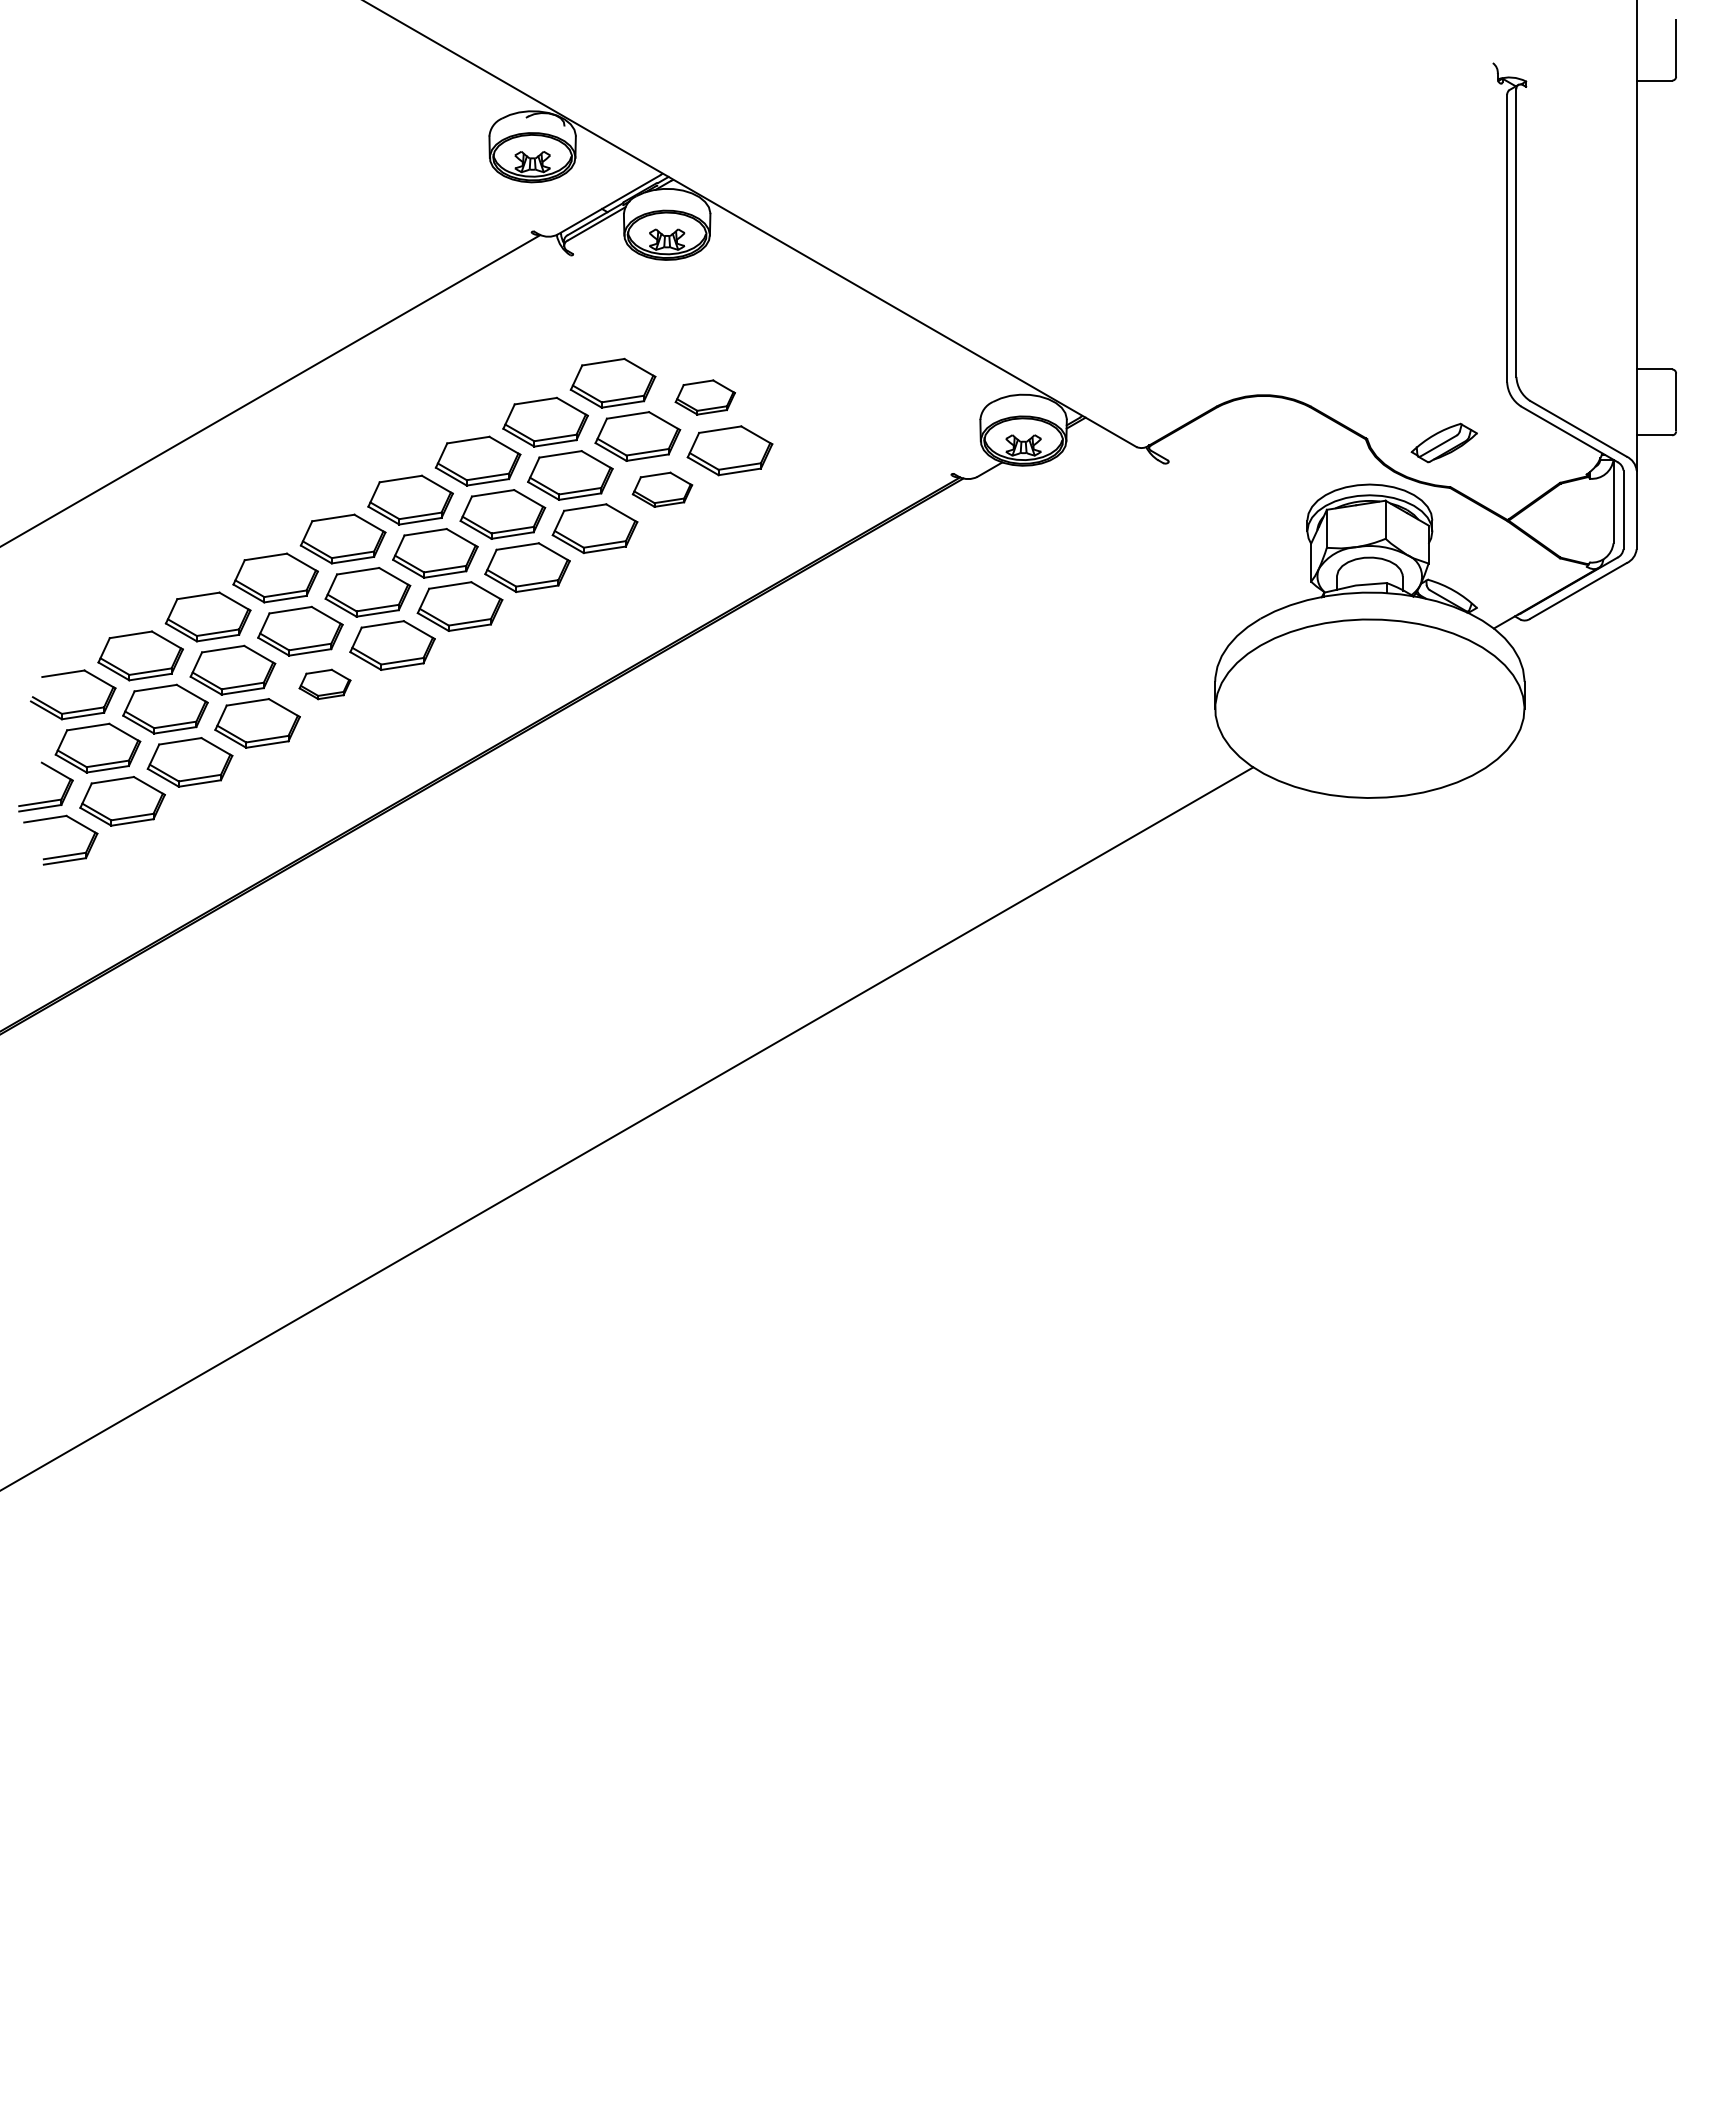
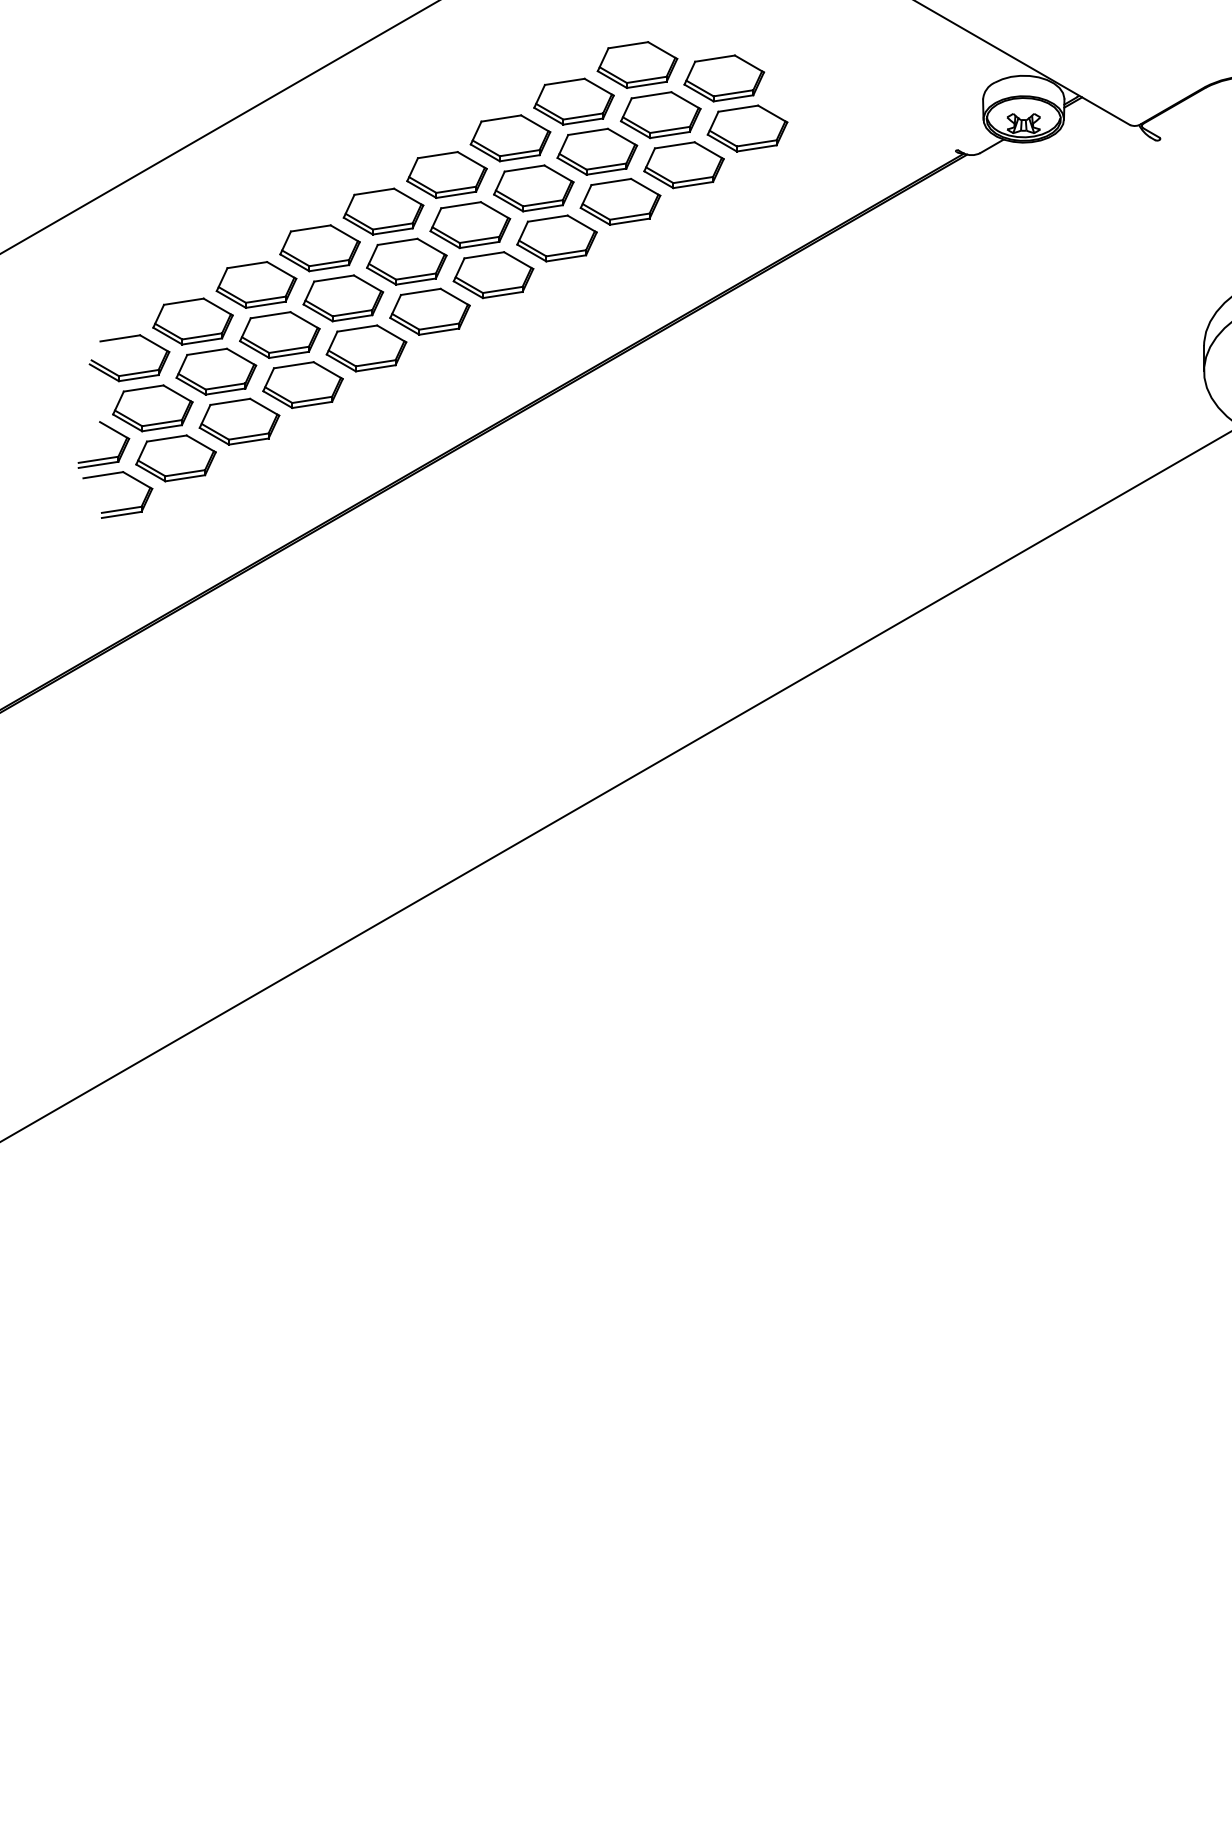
part: (705, 397) -> (724, 78), size x1.43
part: (662, 489) -> (683, 164), size x1.43
part: (324, 684) -> (365, 348), size x1.67

